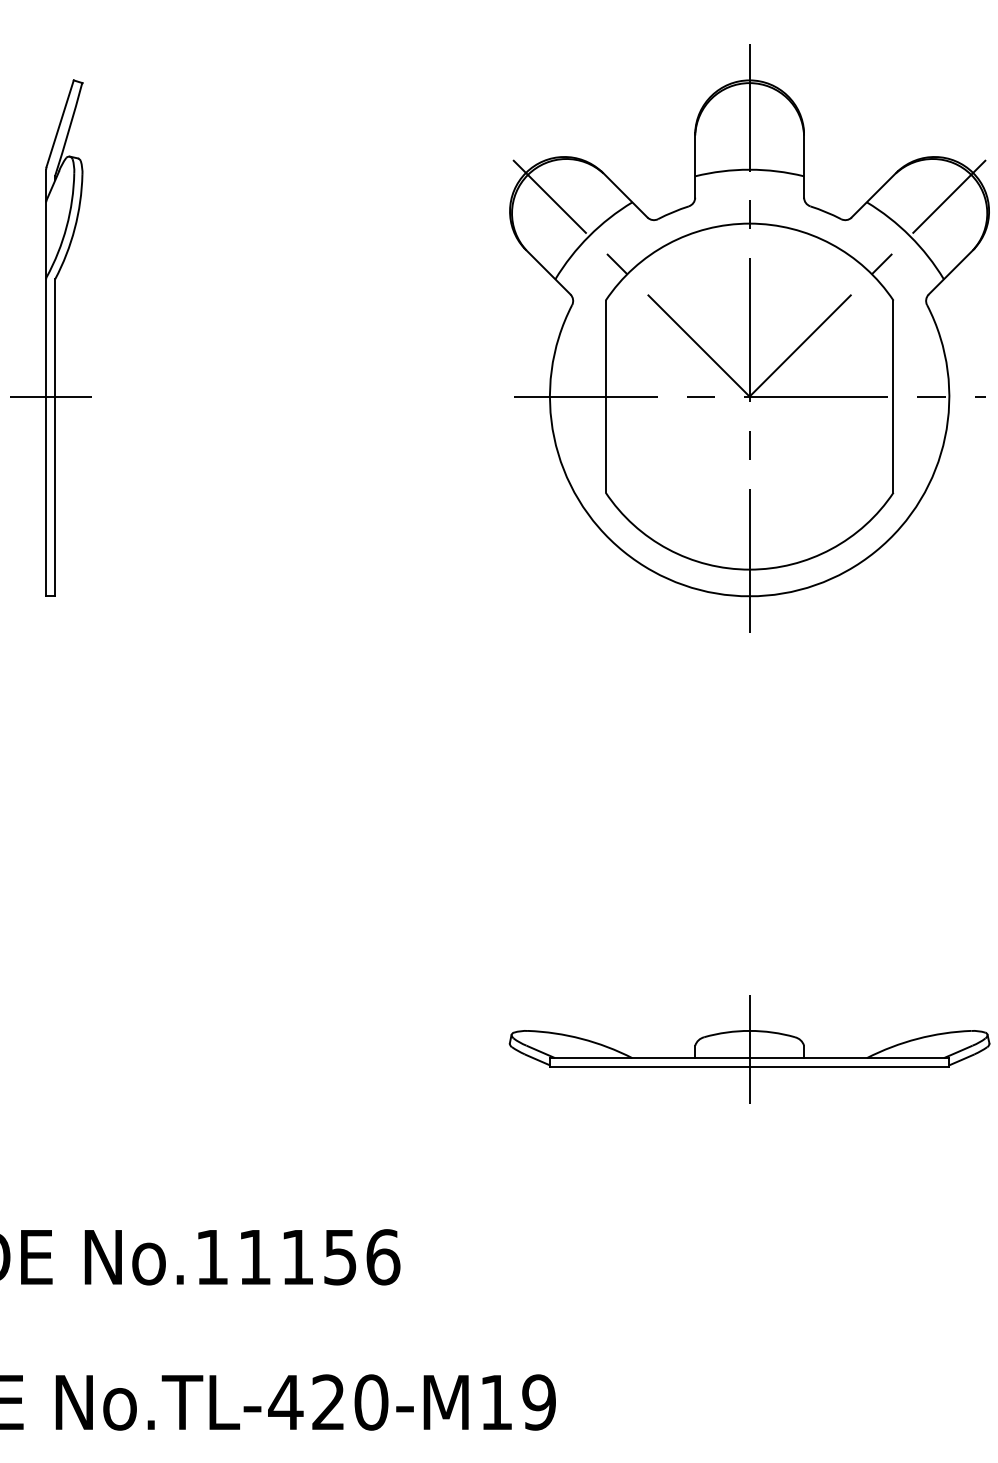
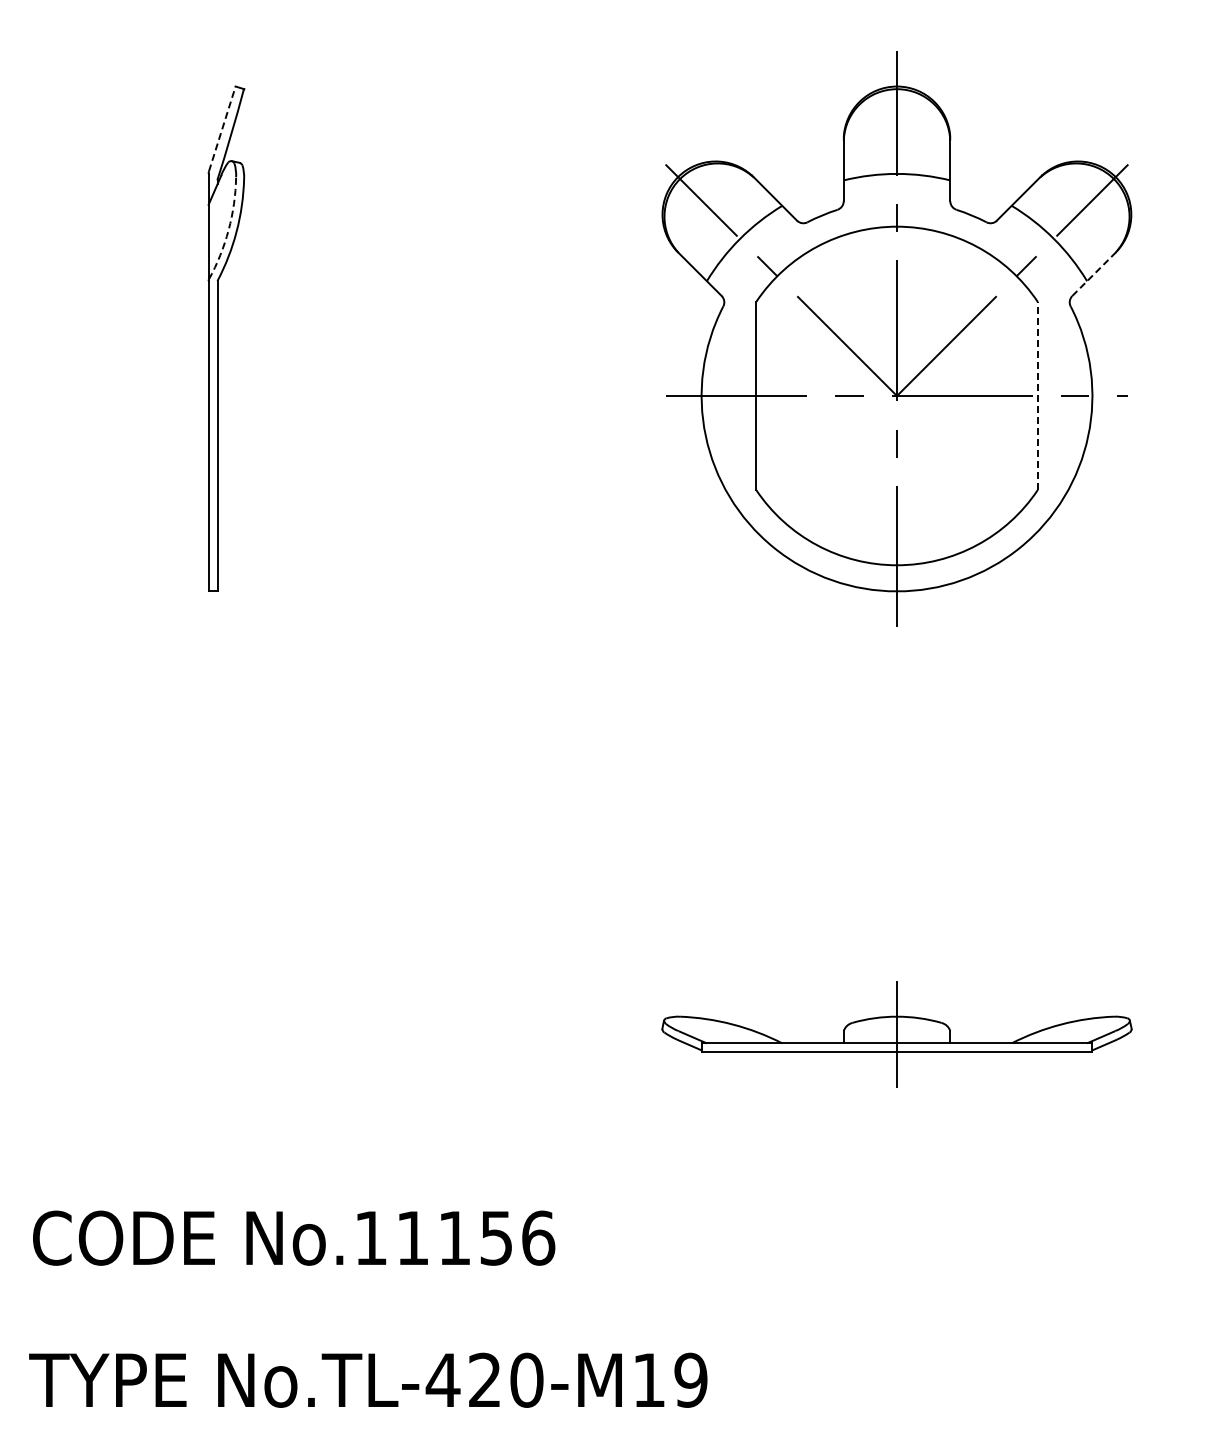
line: (60, 123) -> (222, 128), solid -> dashed
arc: (66, 226) -> (228, 229), solid -> dashed
line: (951, 271) -> (1094, 273), solid -> dashed
line: (51, 396) -> (213, 395), removed
line: (893, 396) -> (1037, 395), solid -> dashed

